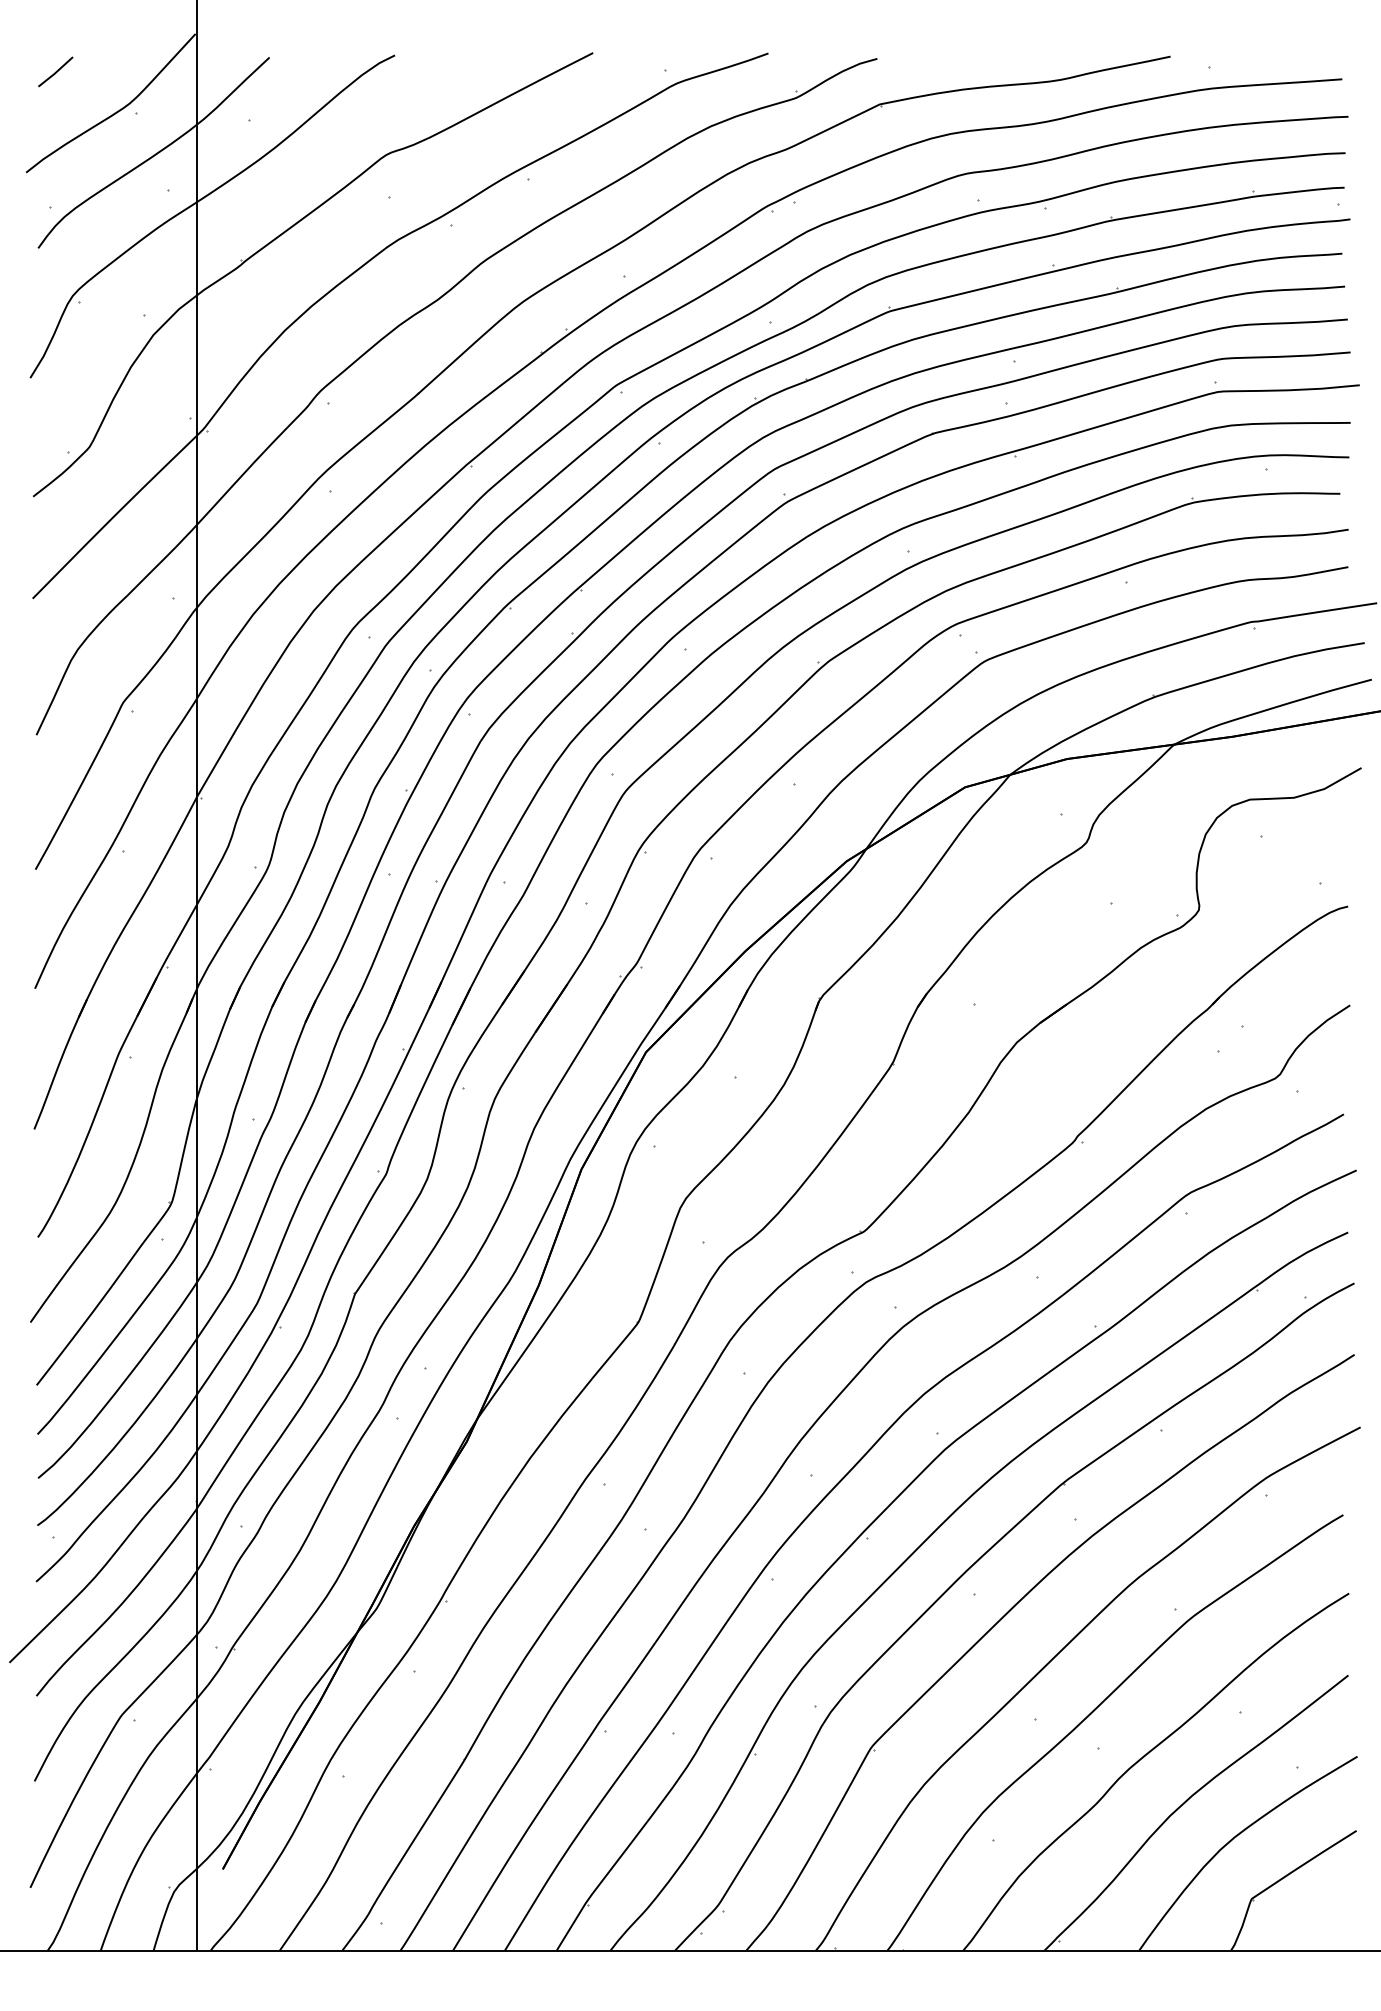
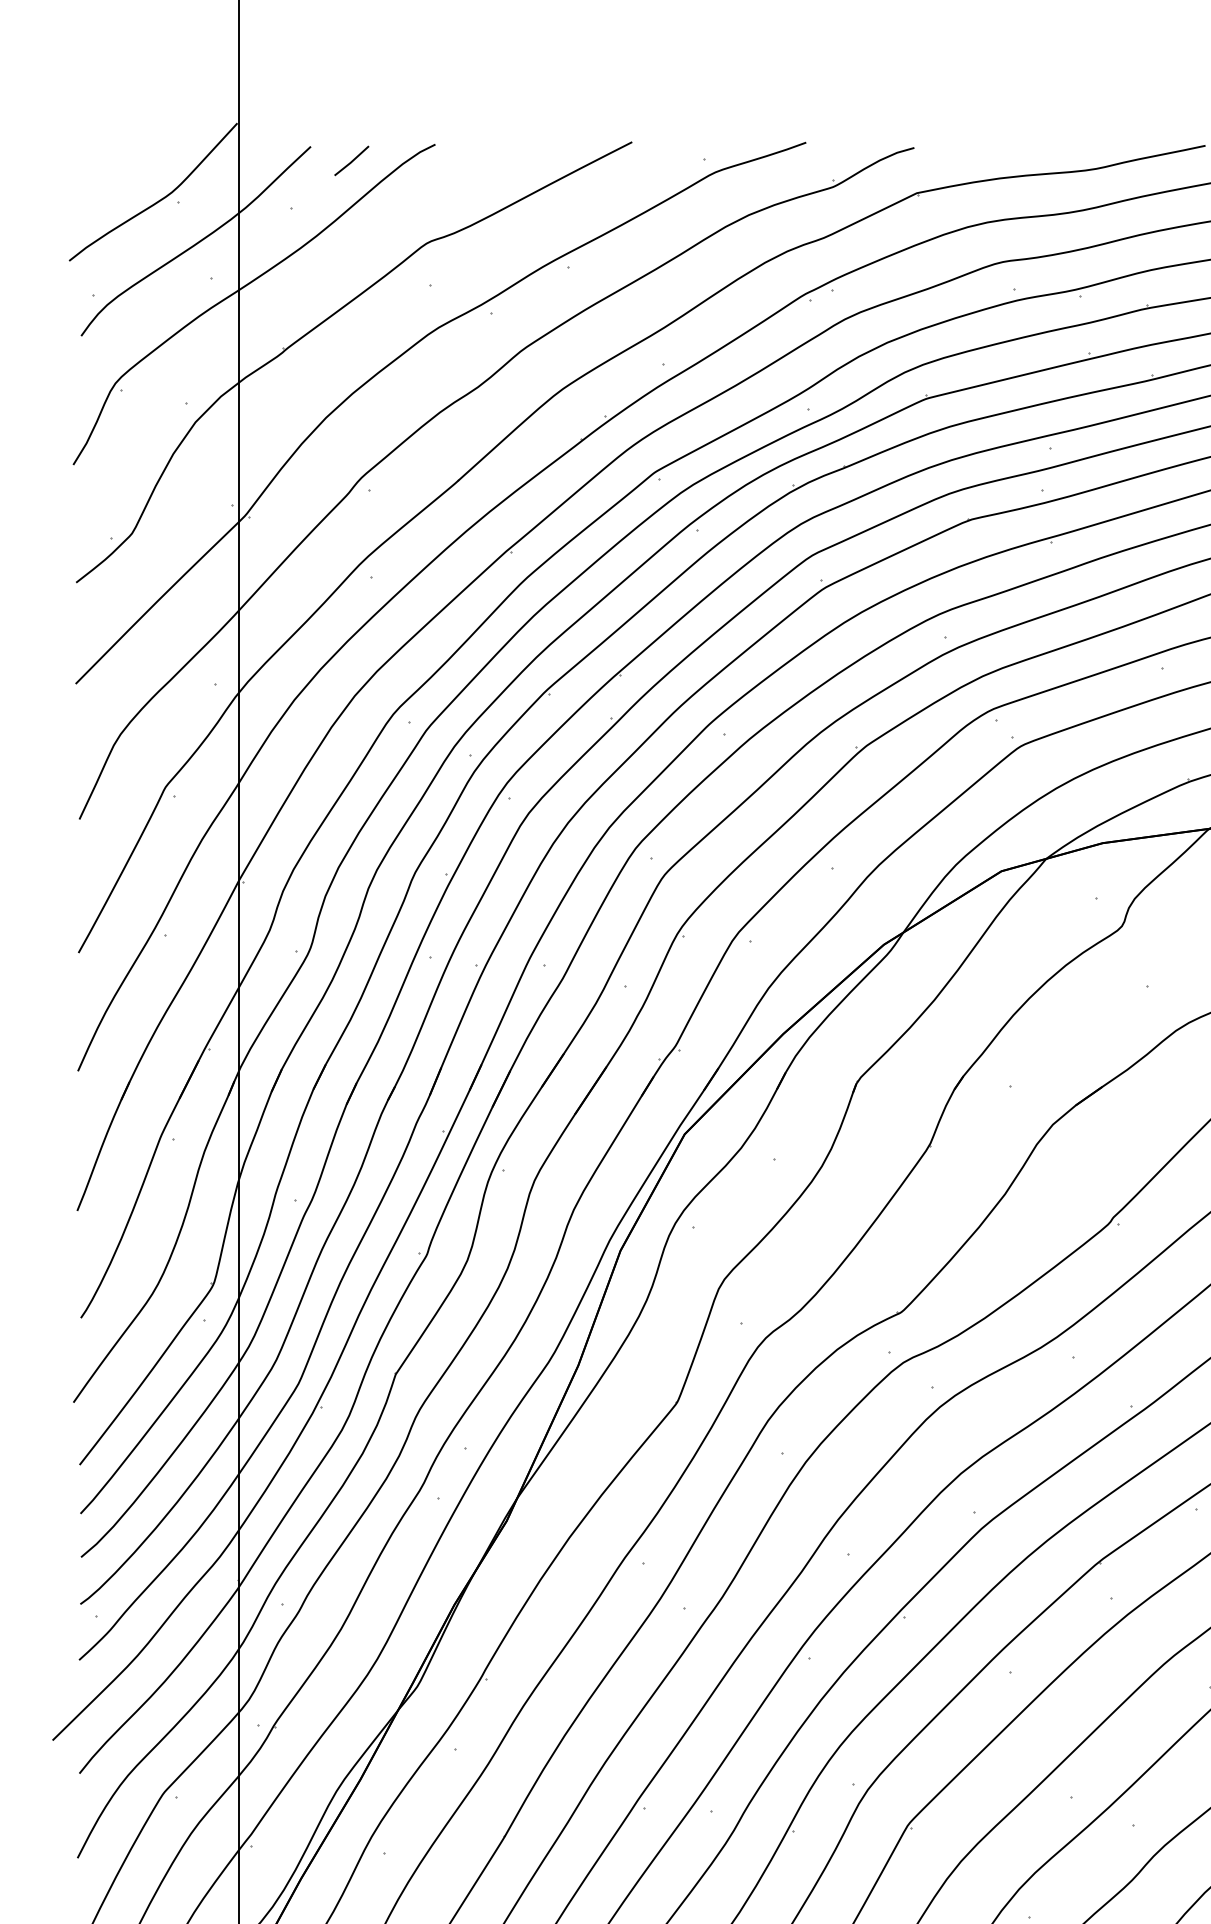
line: (55, 71) -> (351, 160), moved

